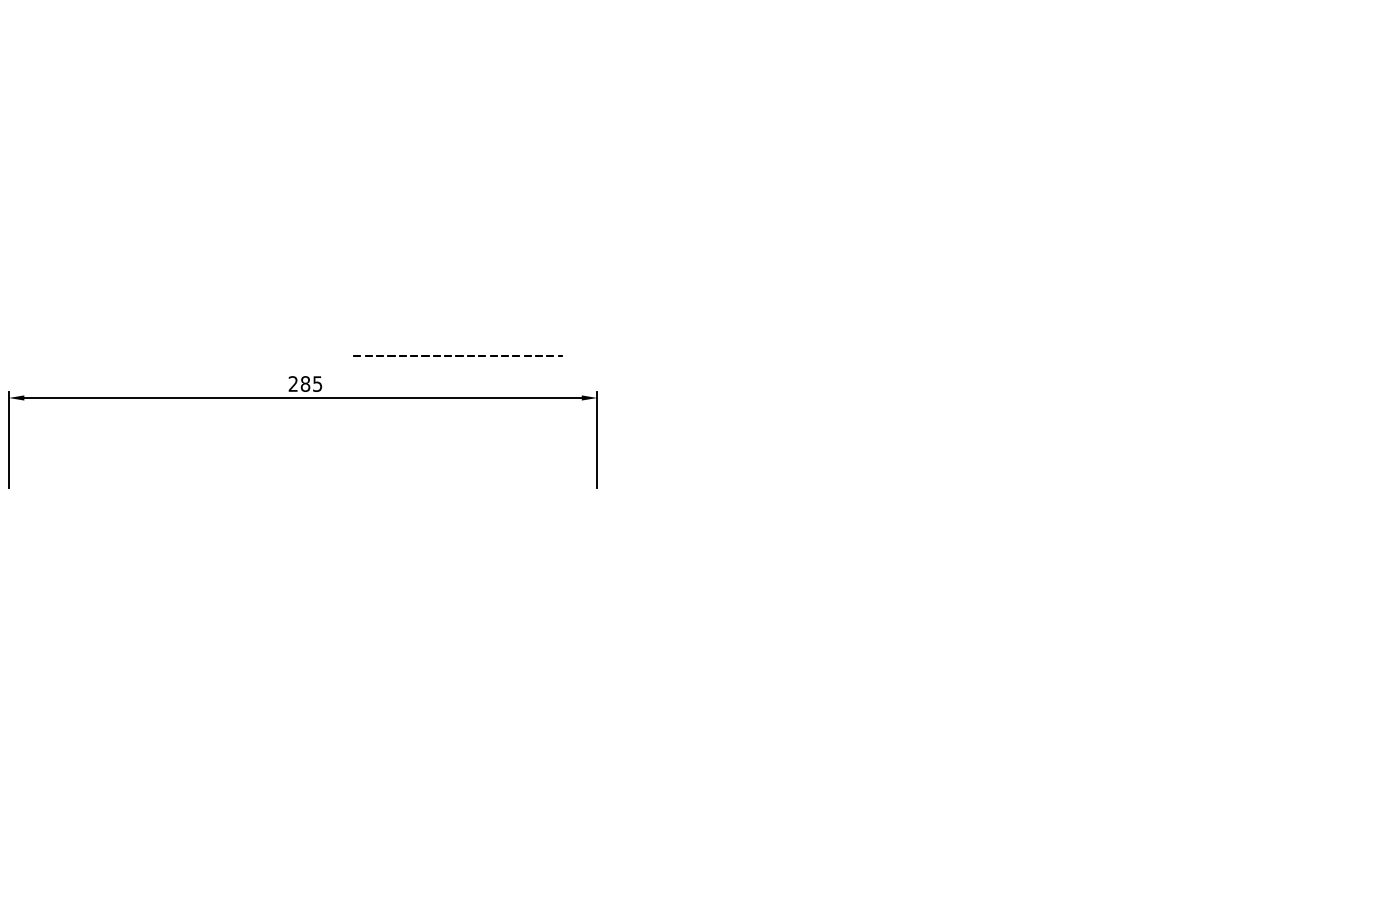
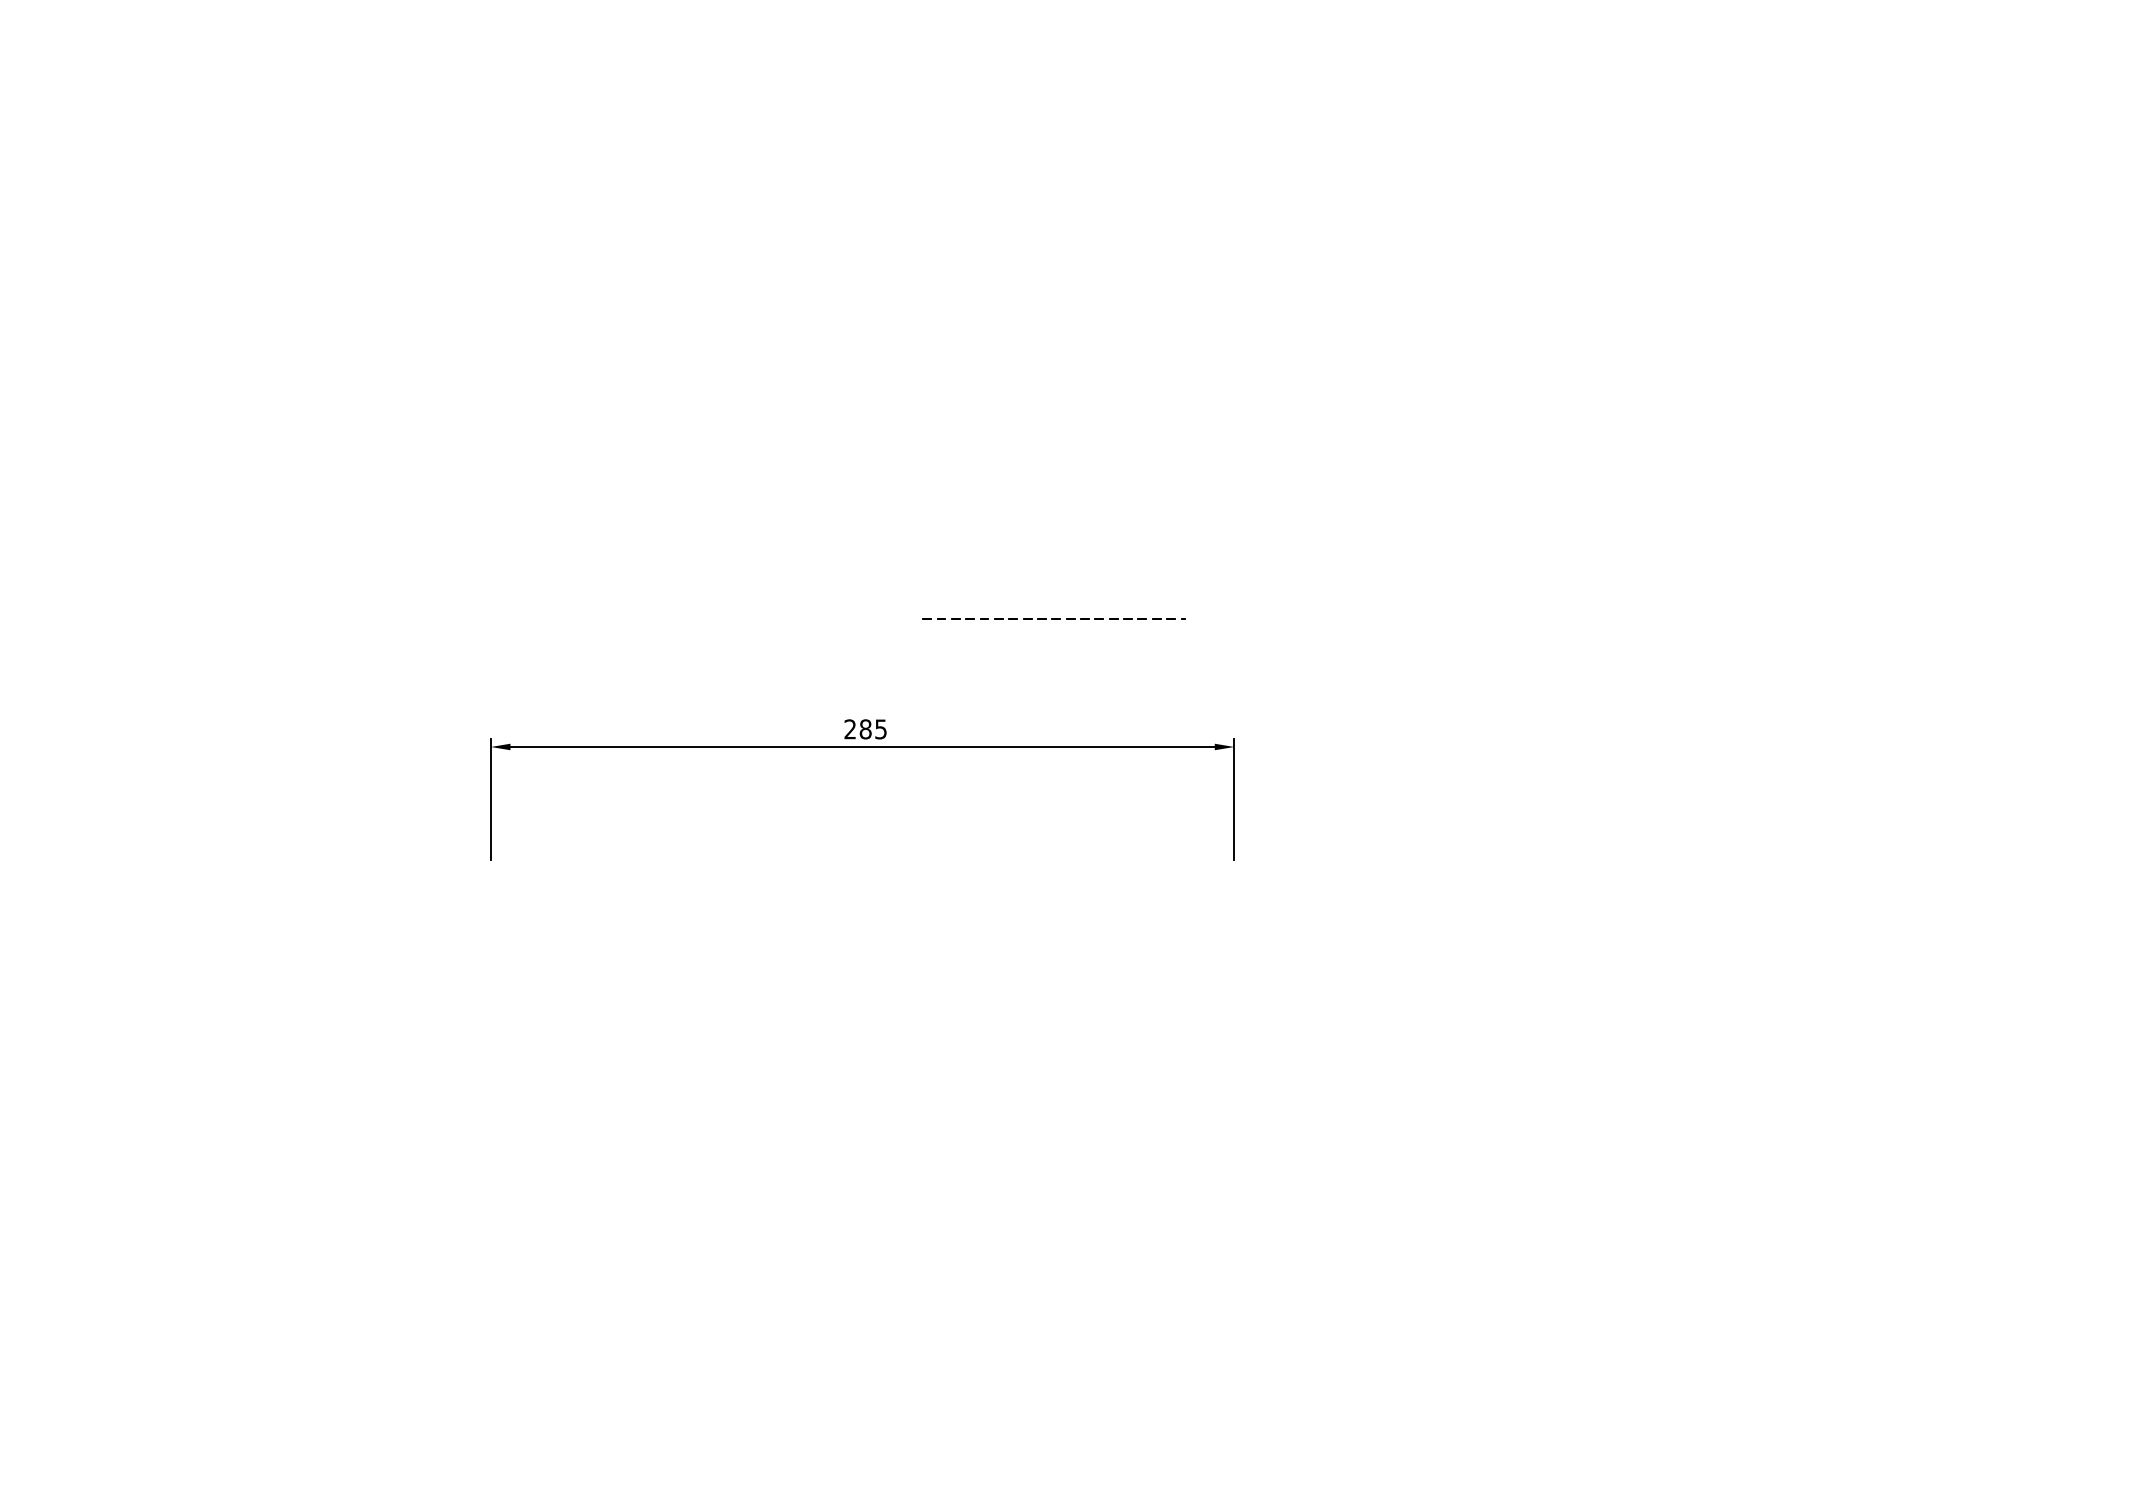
line: (457, 355) -> (1053, 618), moved

